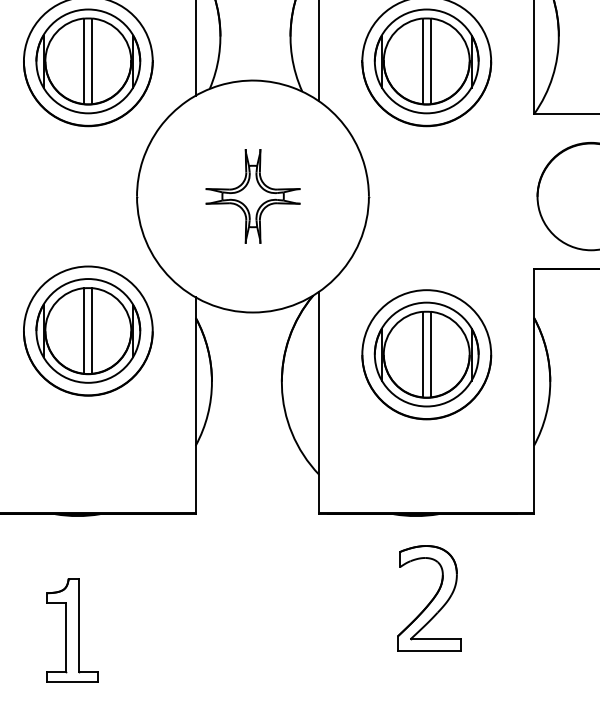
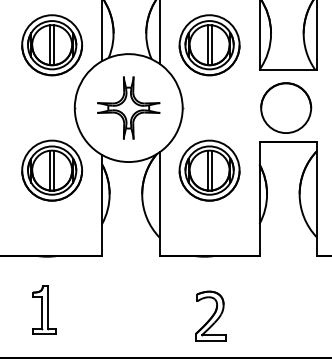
part: (252, 195) -> (128, 107), size x1.43
part: (426, 354) -> (209, 170), moved
part: (428, 597) -> (210, 315), moved

